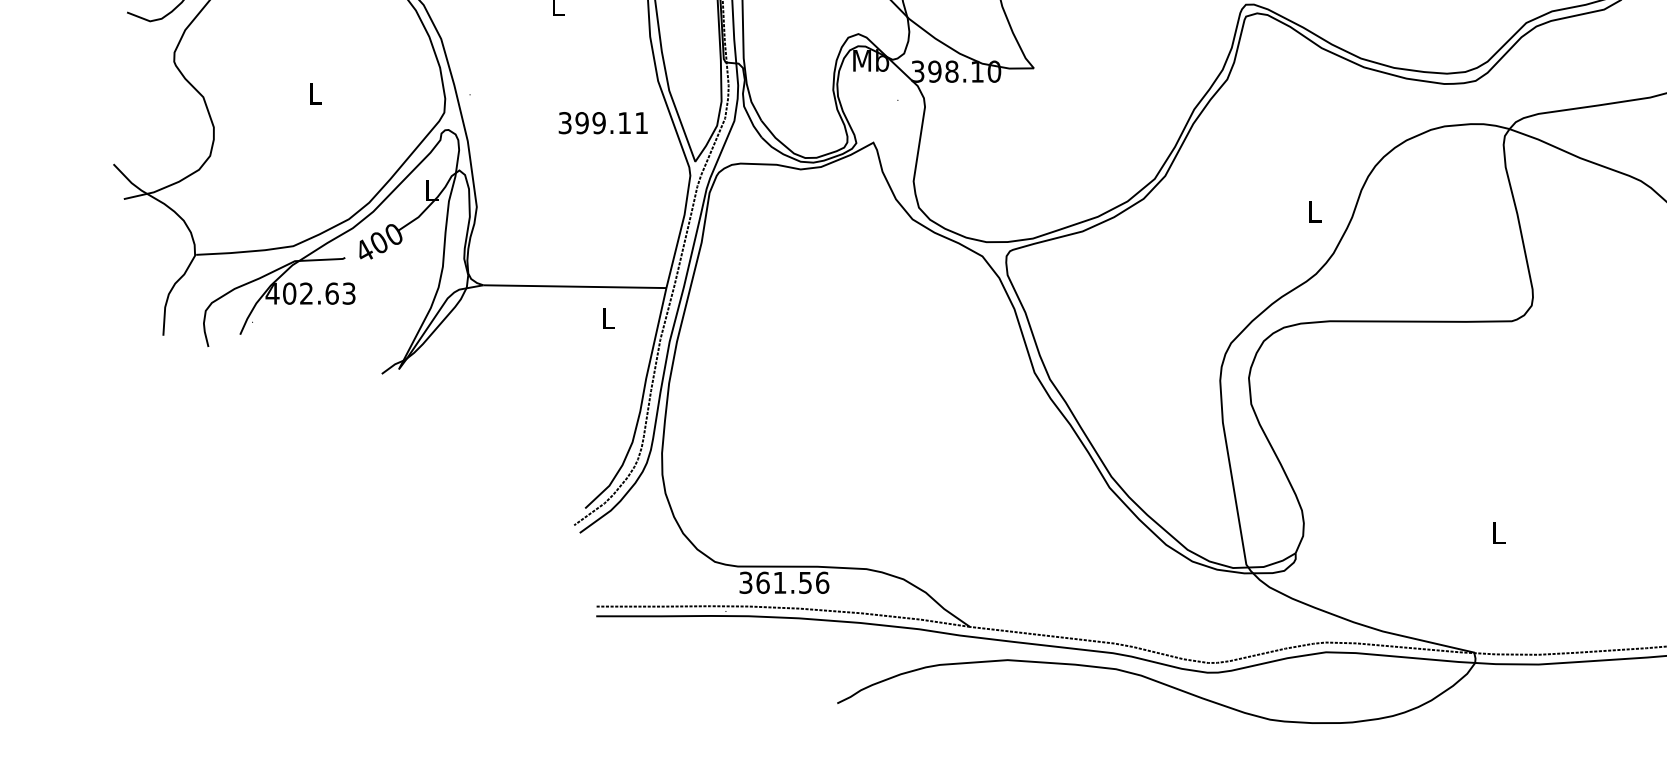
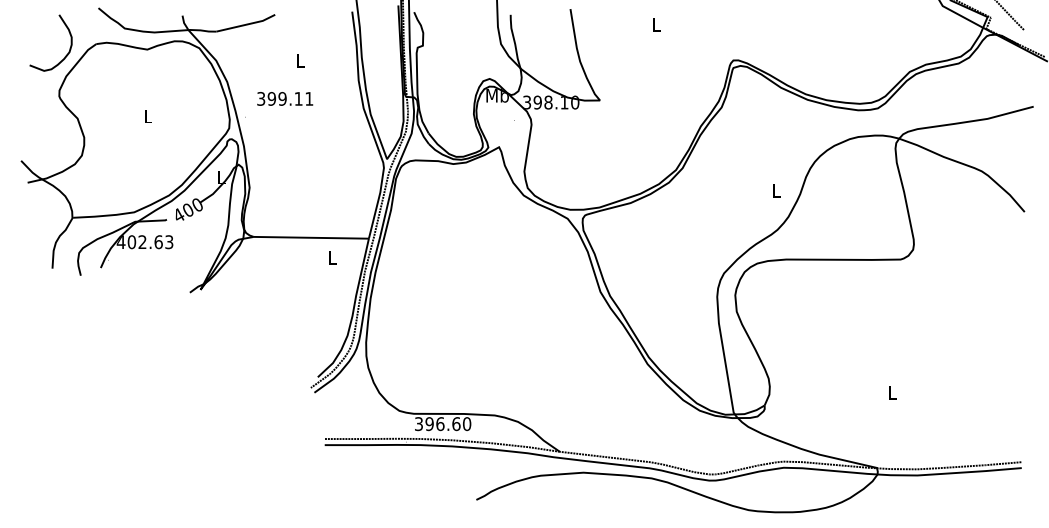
text: (603, 122) -> (285, 98), moved
text: (792, 583) -> (448, 424), 361.56 -> 396.60

